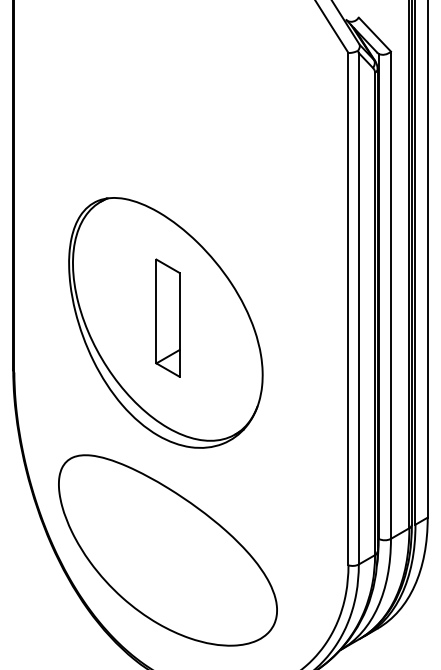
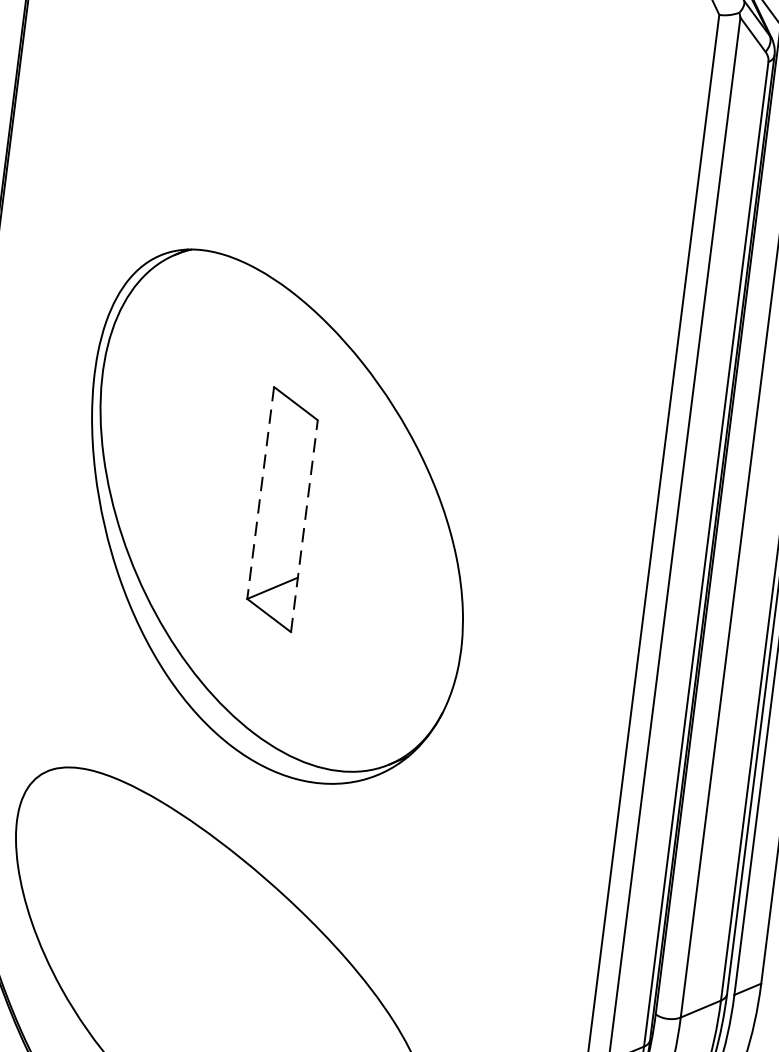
line: (156, 311) -> (260, 493), solid -> dashed
line: (179, 324) -> (304, 525), solid -> dashed

